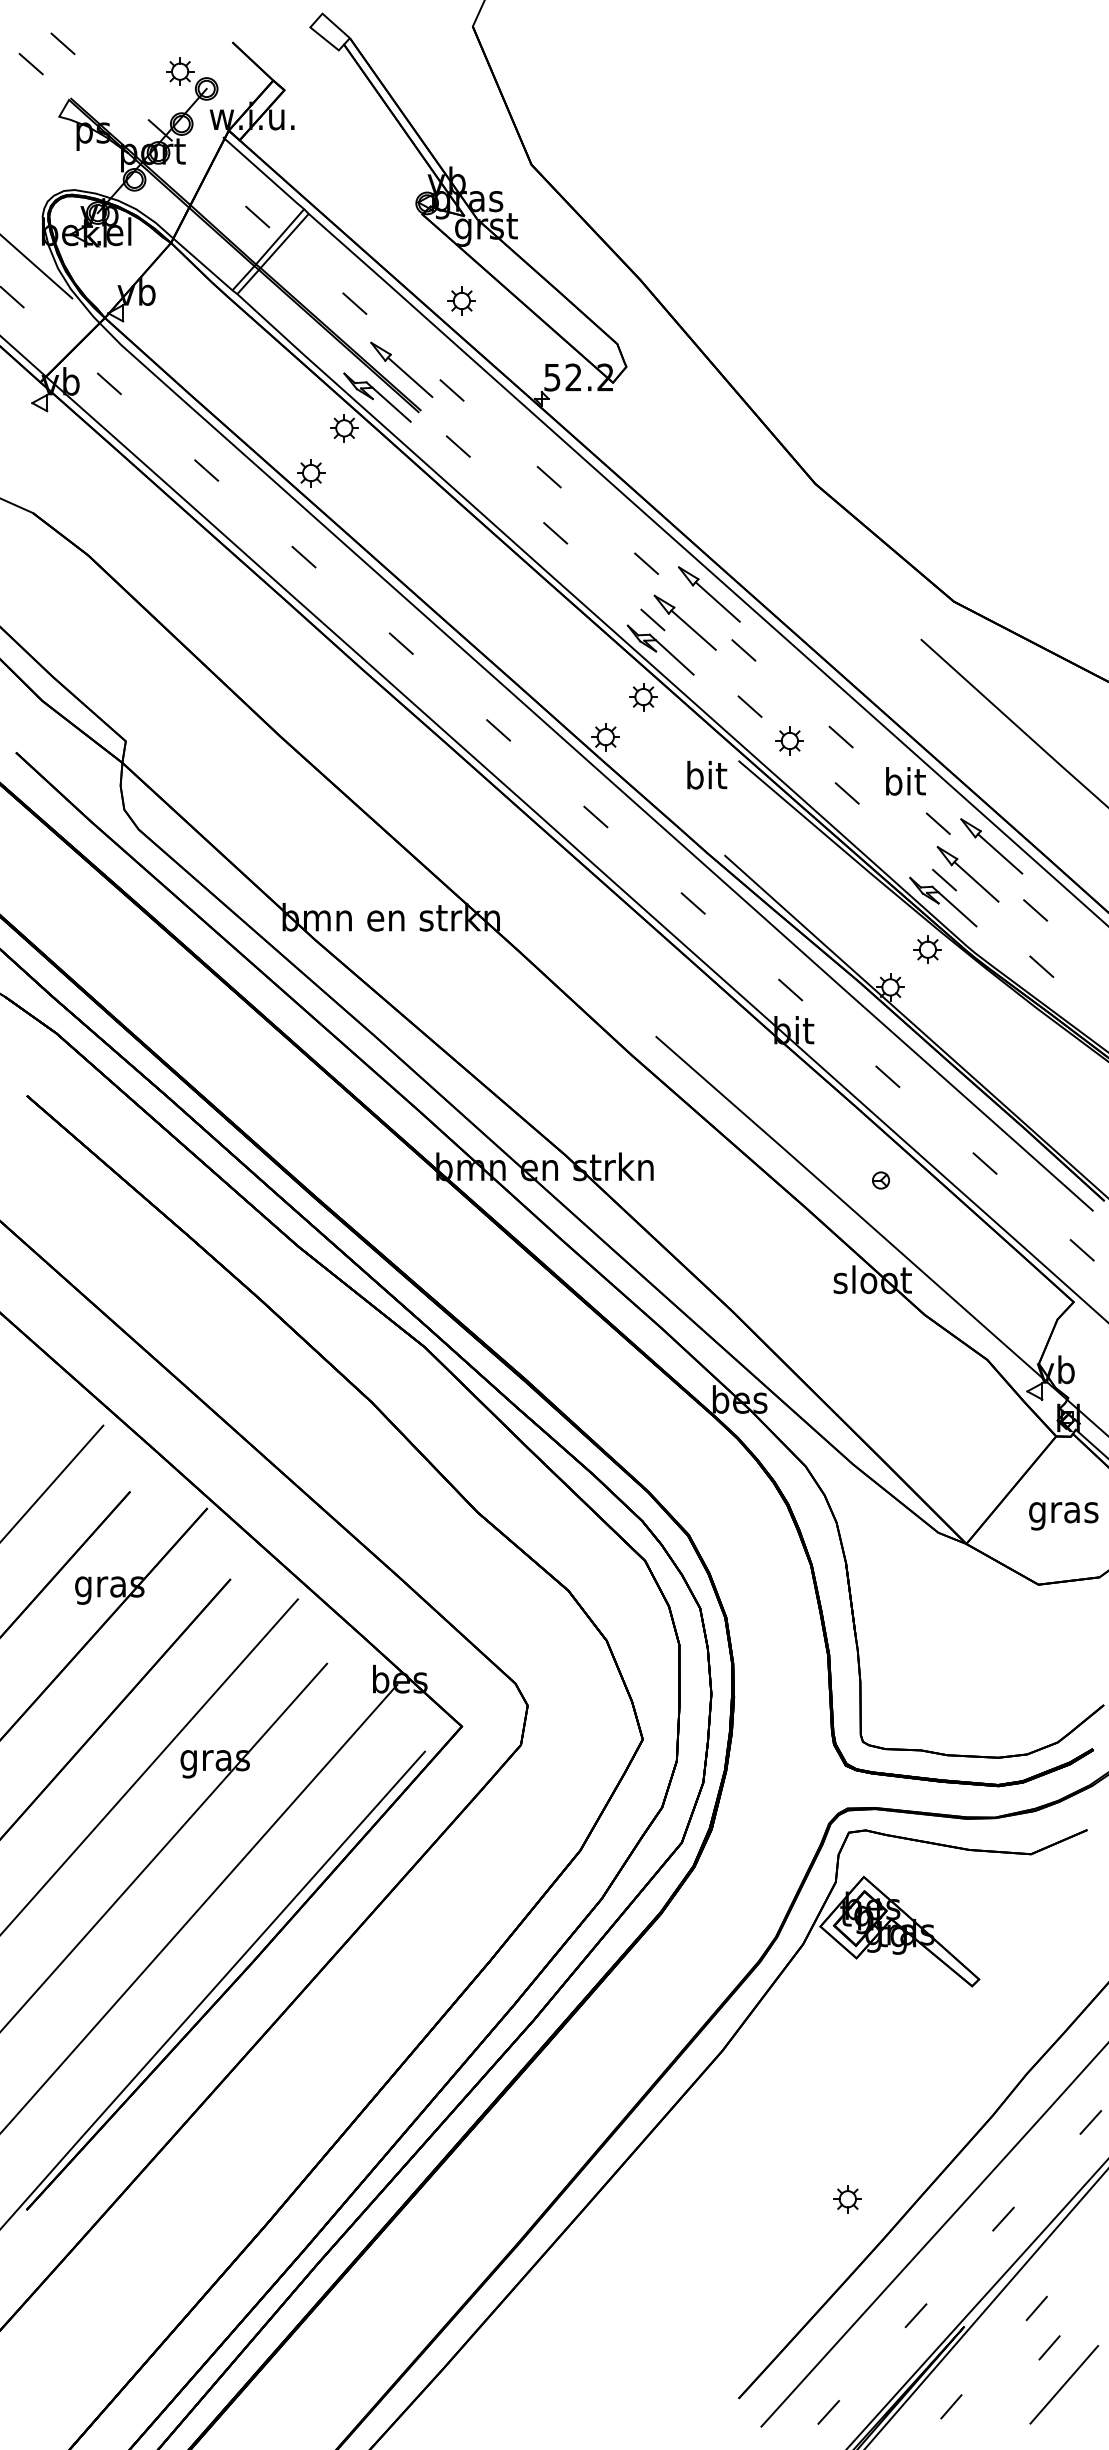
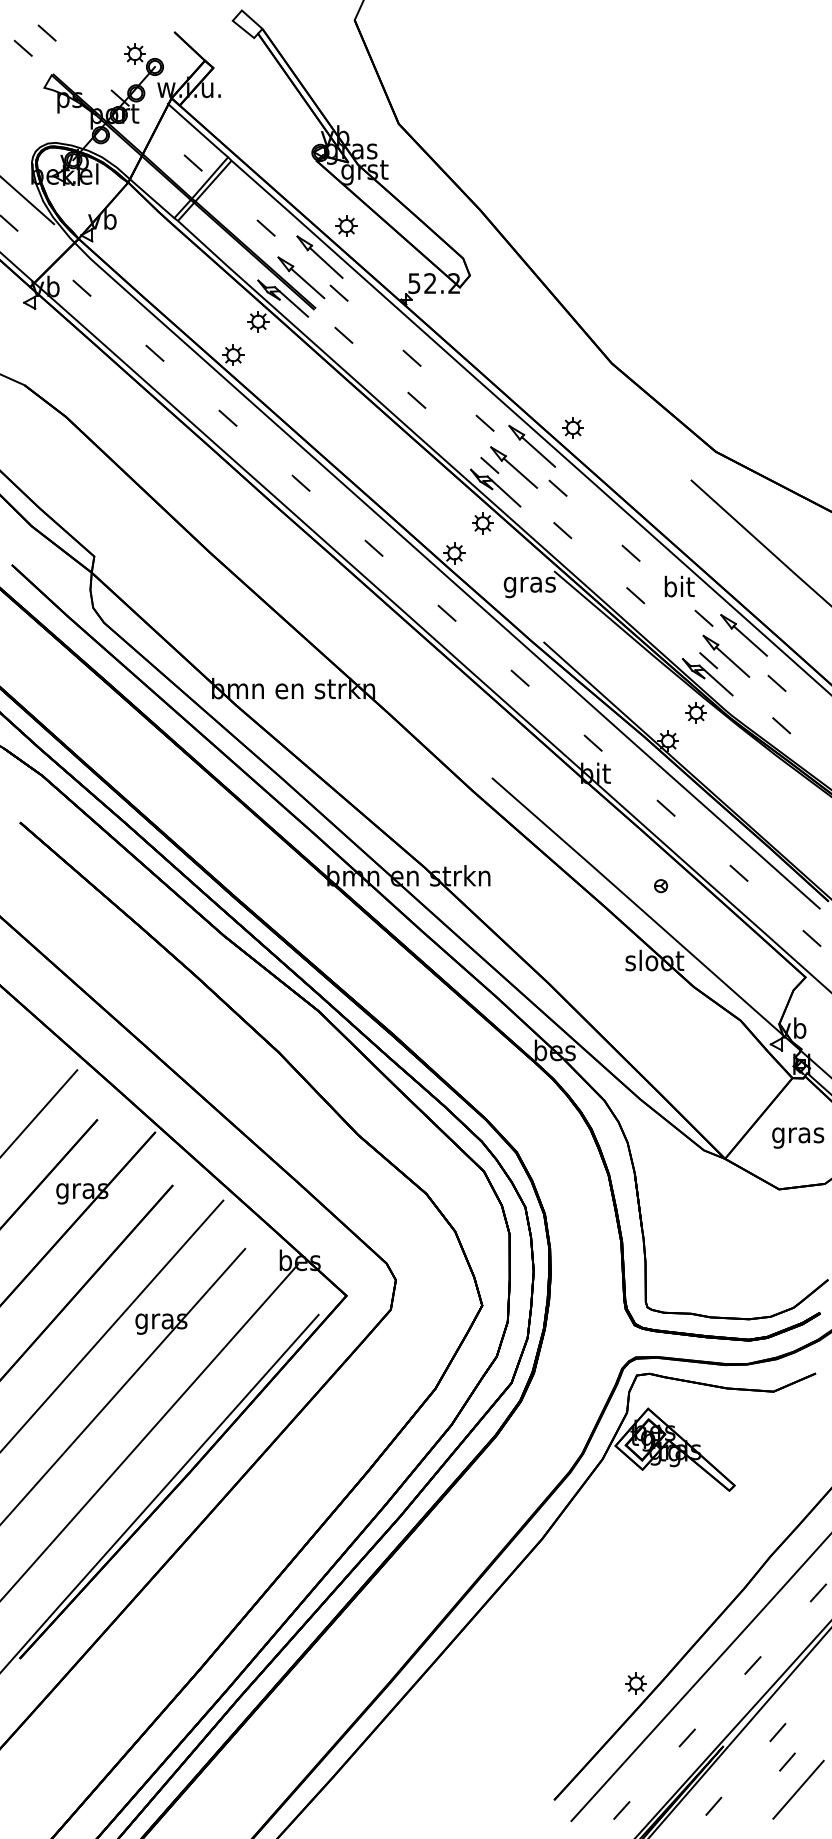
part: (426, 342) -> (319, 257), added
part: (789, 740) -> (572, 427), moved
text: (705, 778) -> (529, 584), bit -> gras
part: (847, 2199) -> (635, 1683), moved

